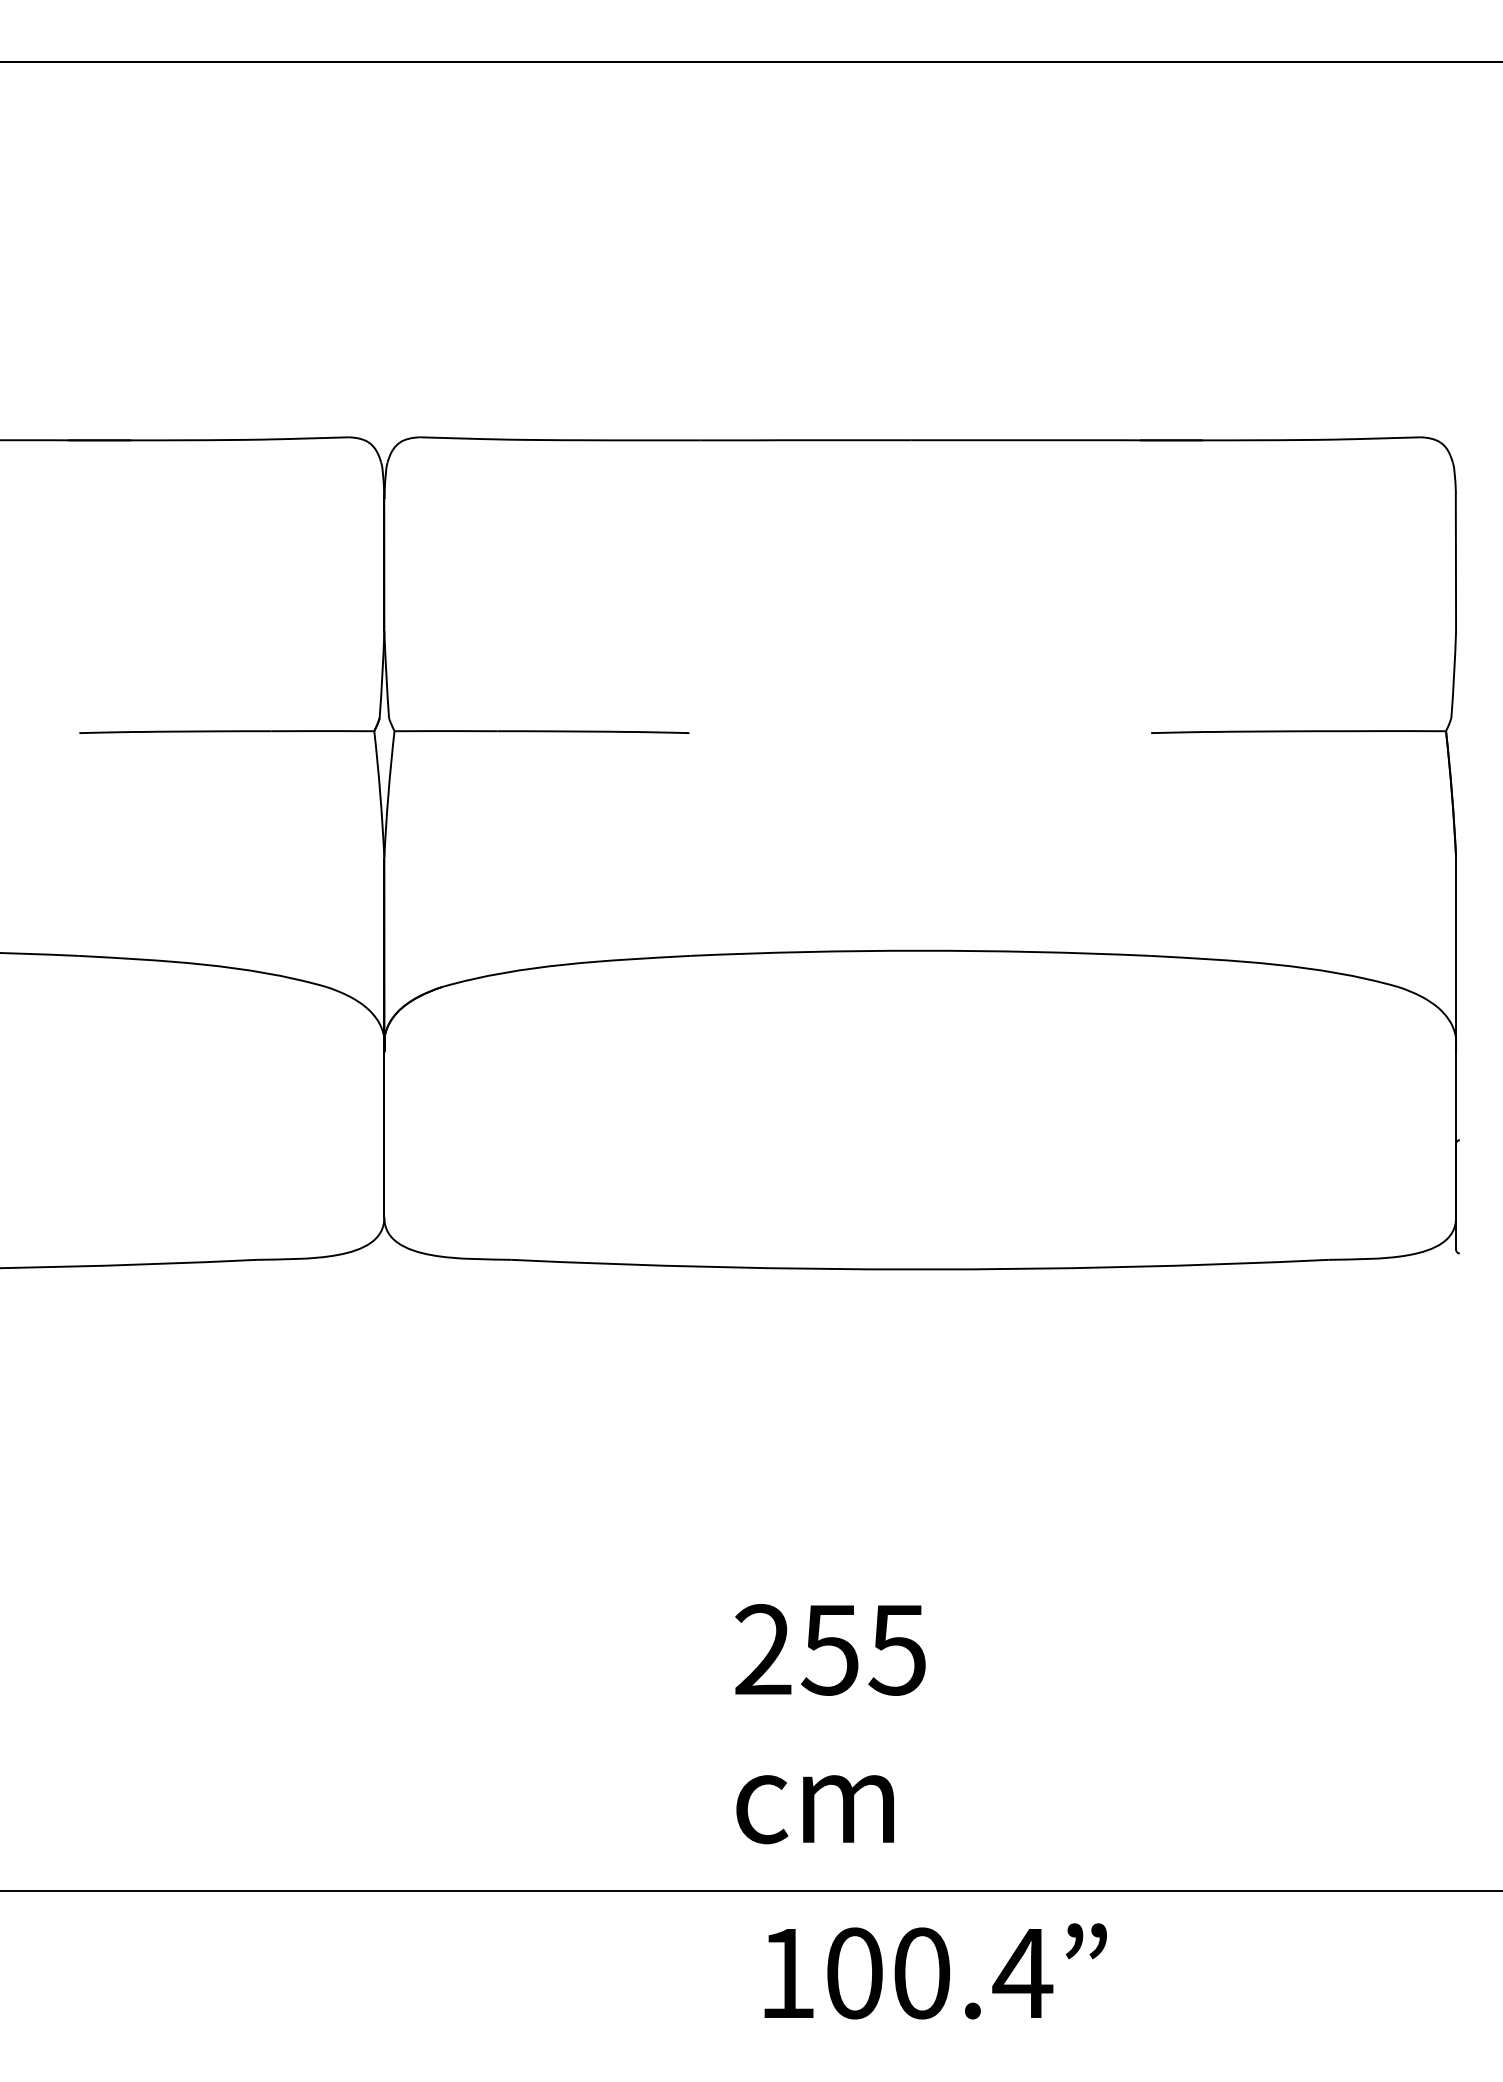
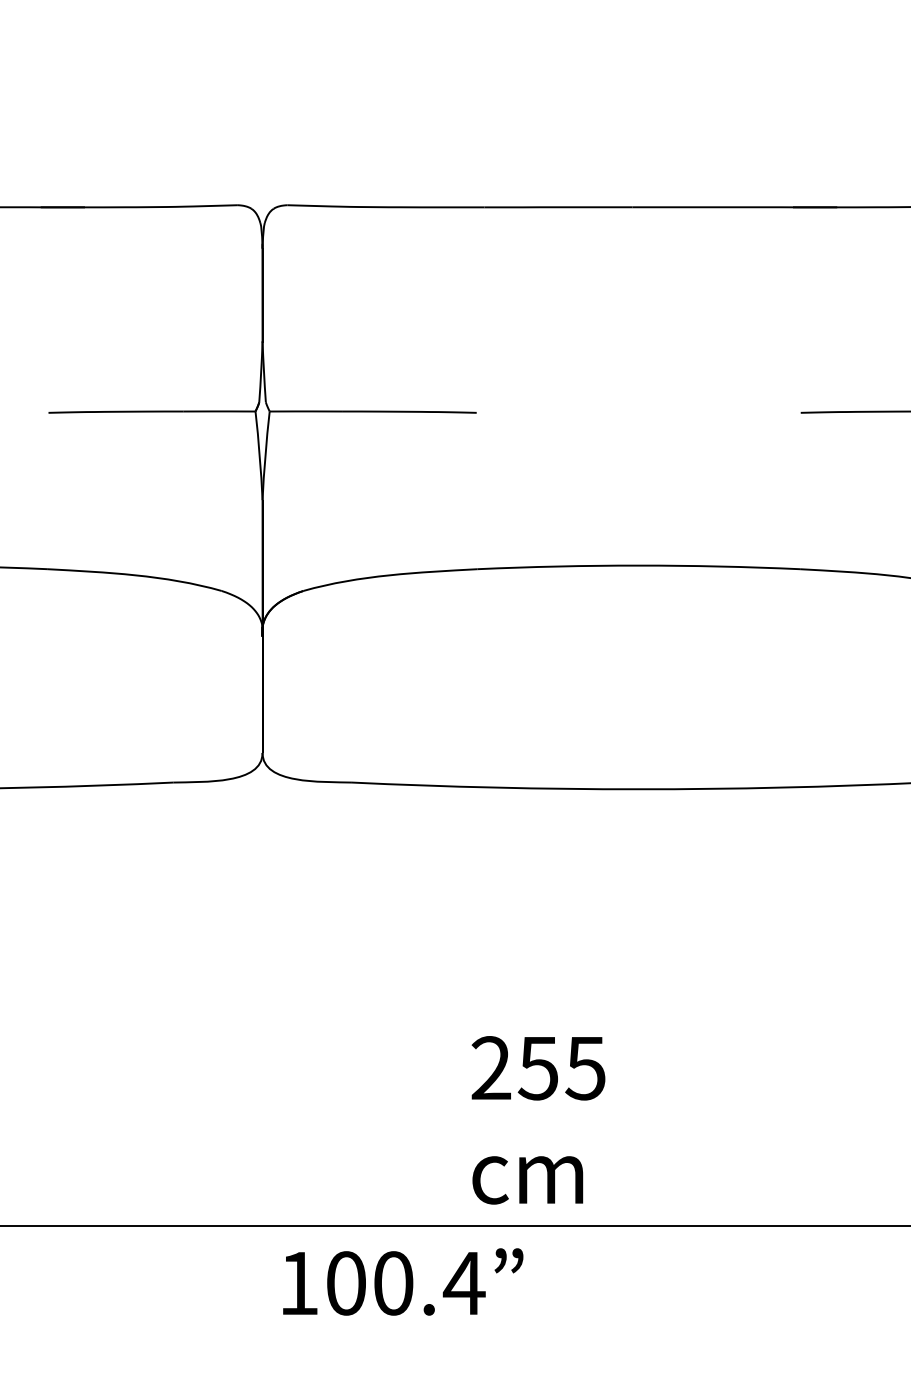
text: (830, 1724) -> (538, 1120), moved
text: (935, 1971) -> (403, 1282), moved

